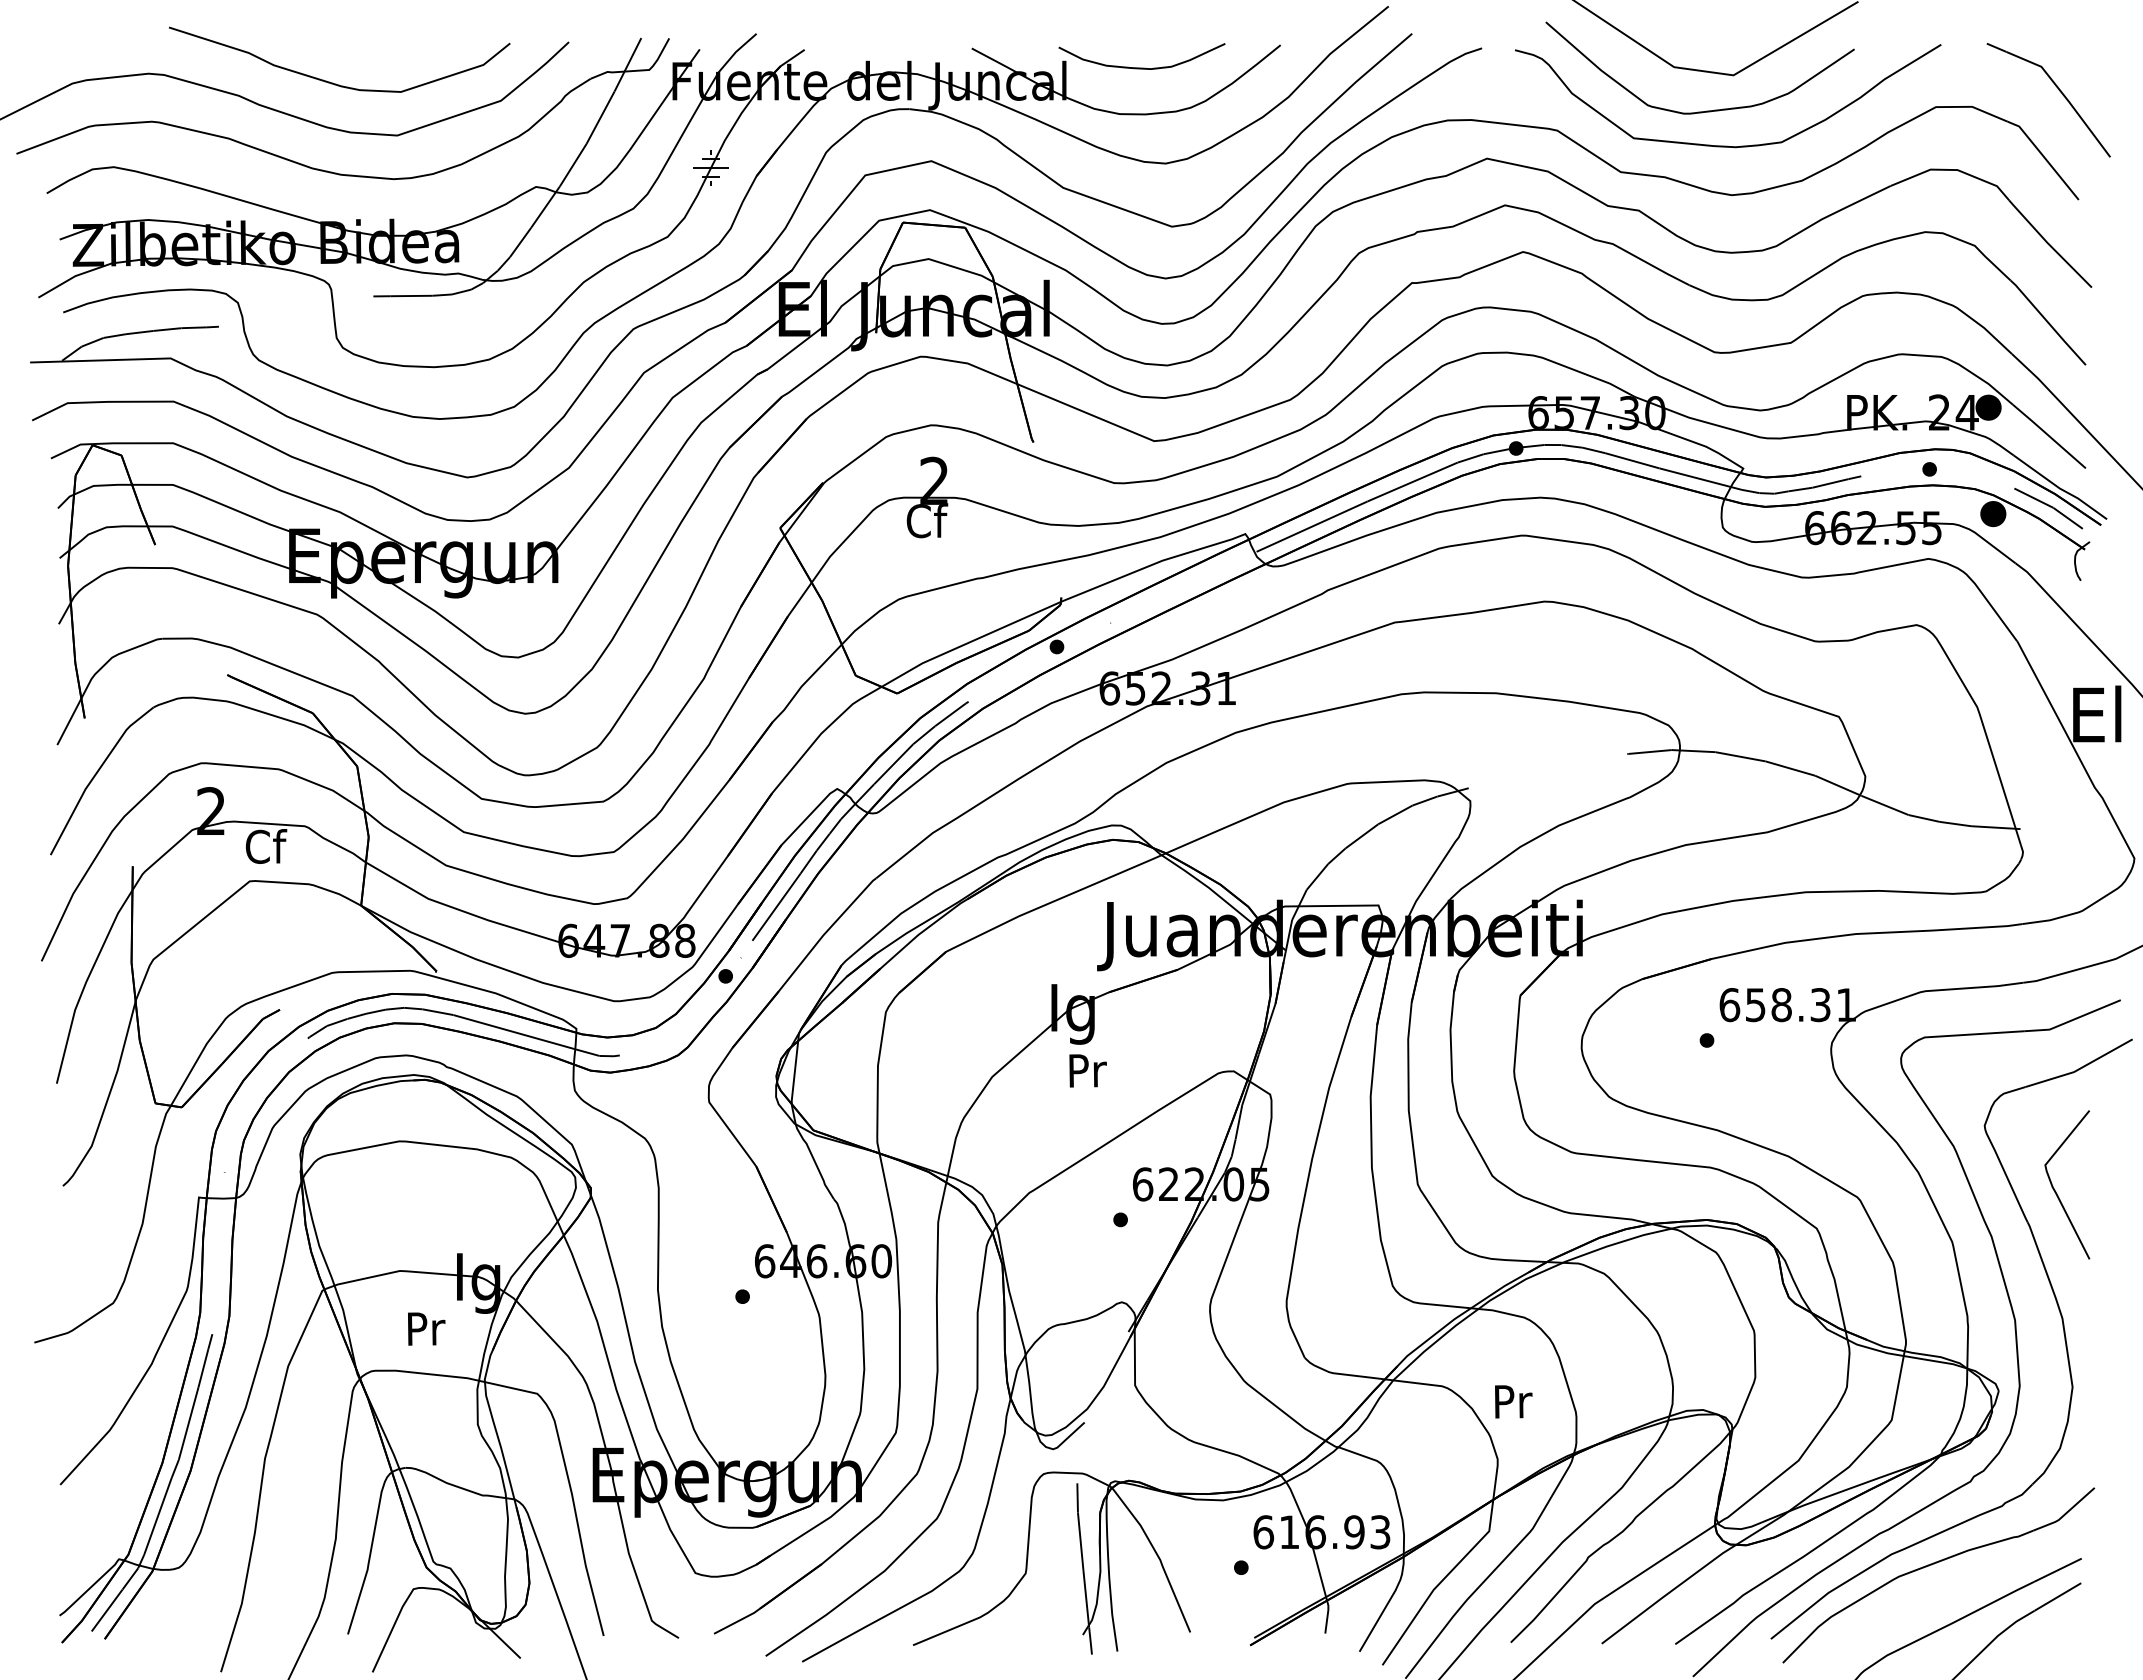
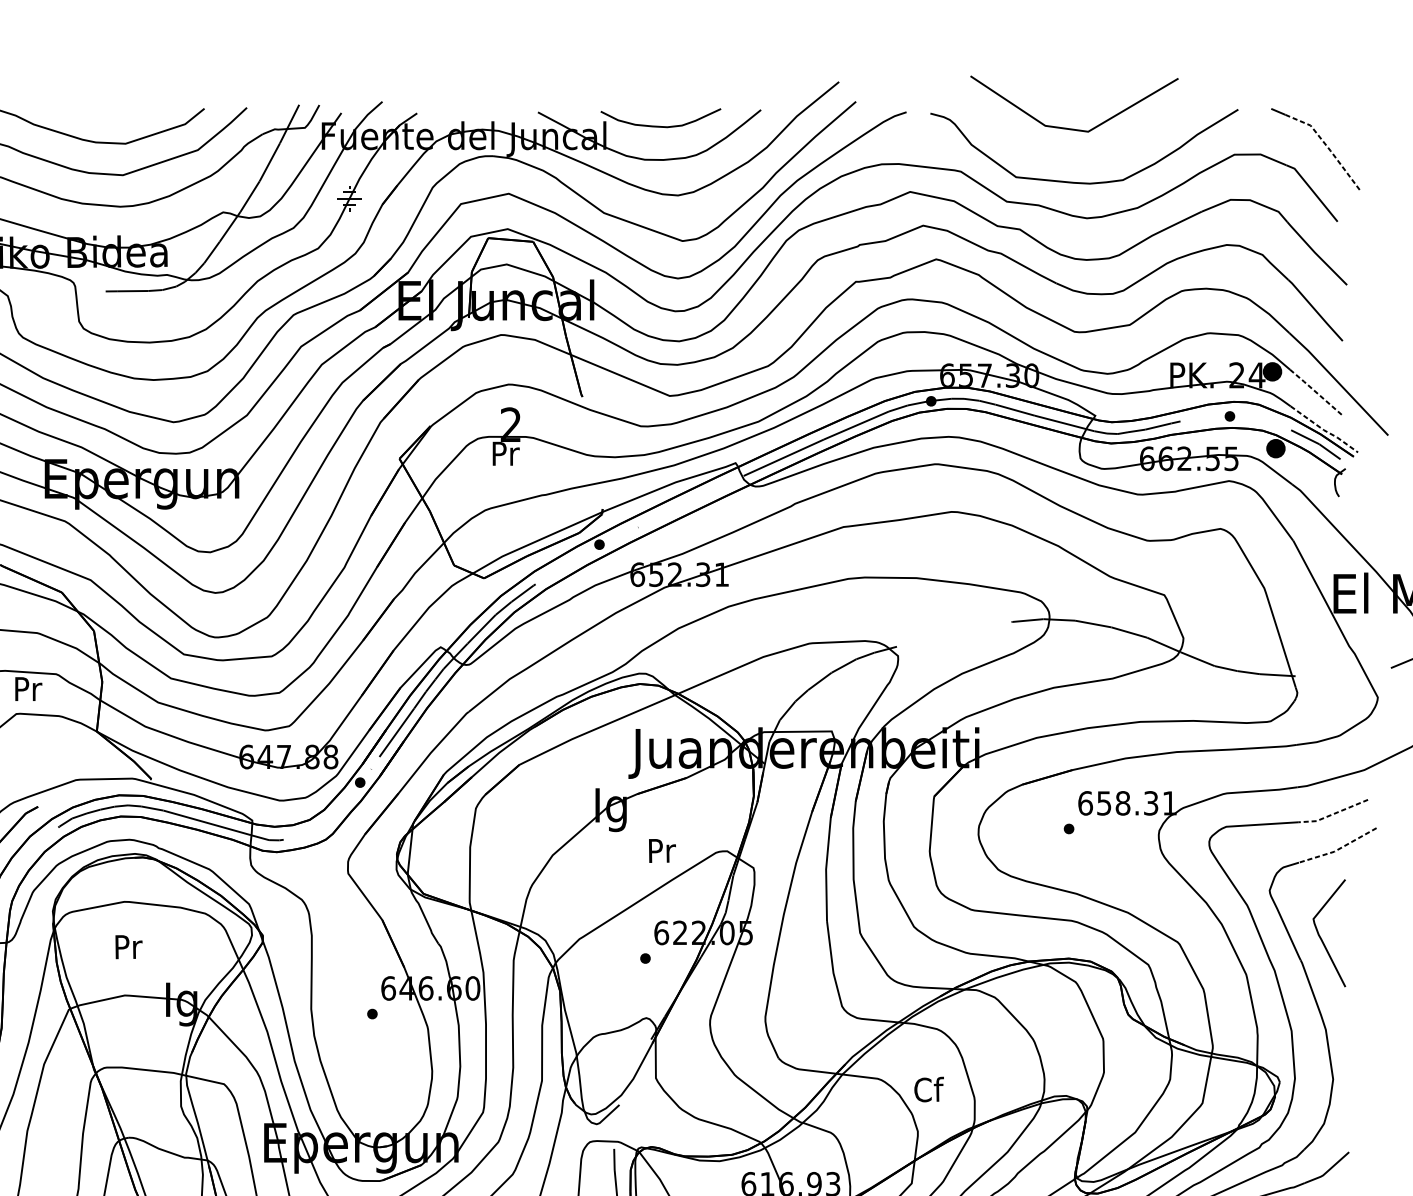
line: (2065, 97) -> (1328, 147), solid -> dashed
curve: (1706, 110) -> (1068, 157), removed
line: (2049, 436) -> (1316, 392), solid -> dashed
line: (2059, 488) -> (1323, 430), solid -> dashed
text: (927, 520) -> (505, 453), Cf -> Pr
text: (266, 846) -> (28, 688), Cf -> Pr
line: (2072, 1020) -> (1333, 814), solid -> dashed
line: (2080, 1068) -> (1338, 849), solid -> dashed
text: (1087, 1070) -> (662, 850), moved
text: (426, 1328) -> (128, 946), moved
text: (1512, 1400) -> (928, 1089), Pr -> Cf

